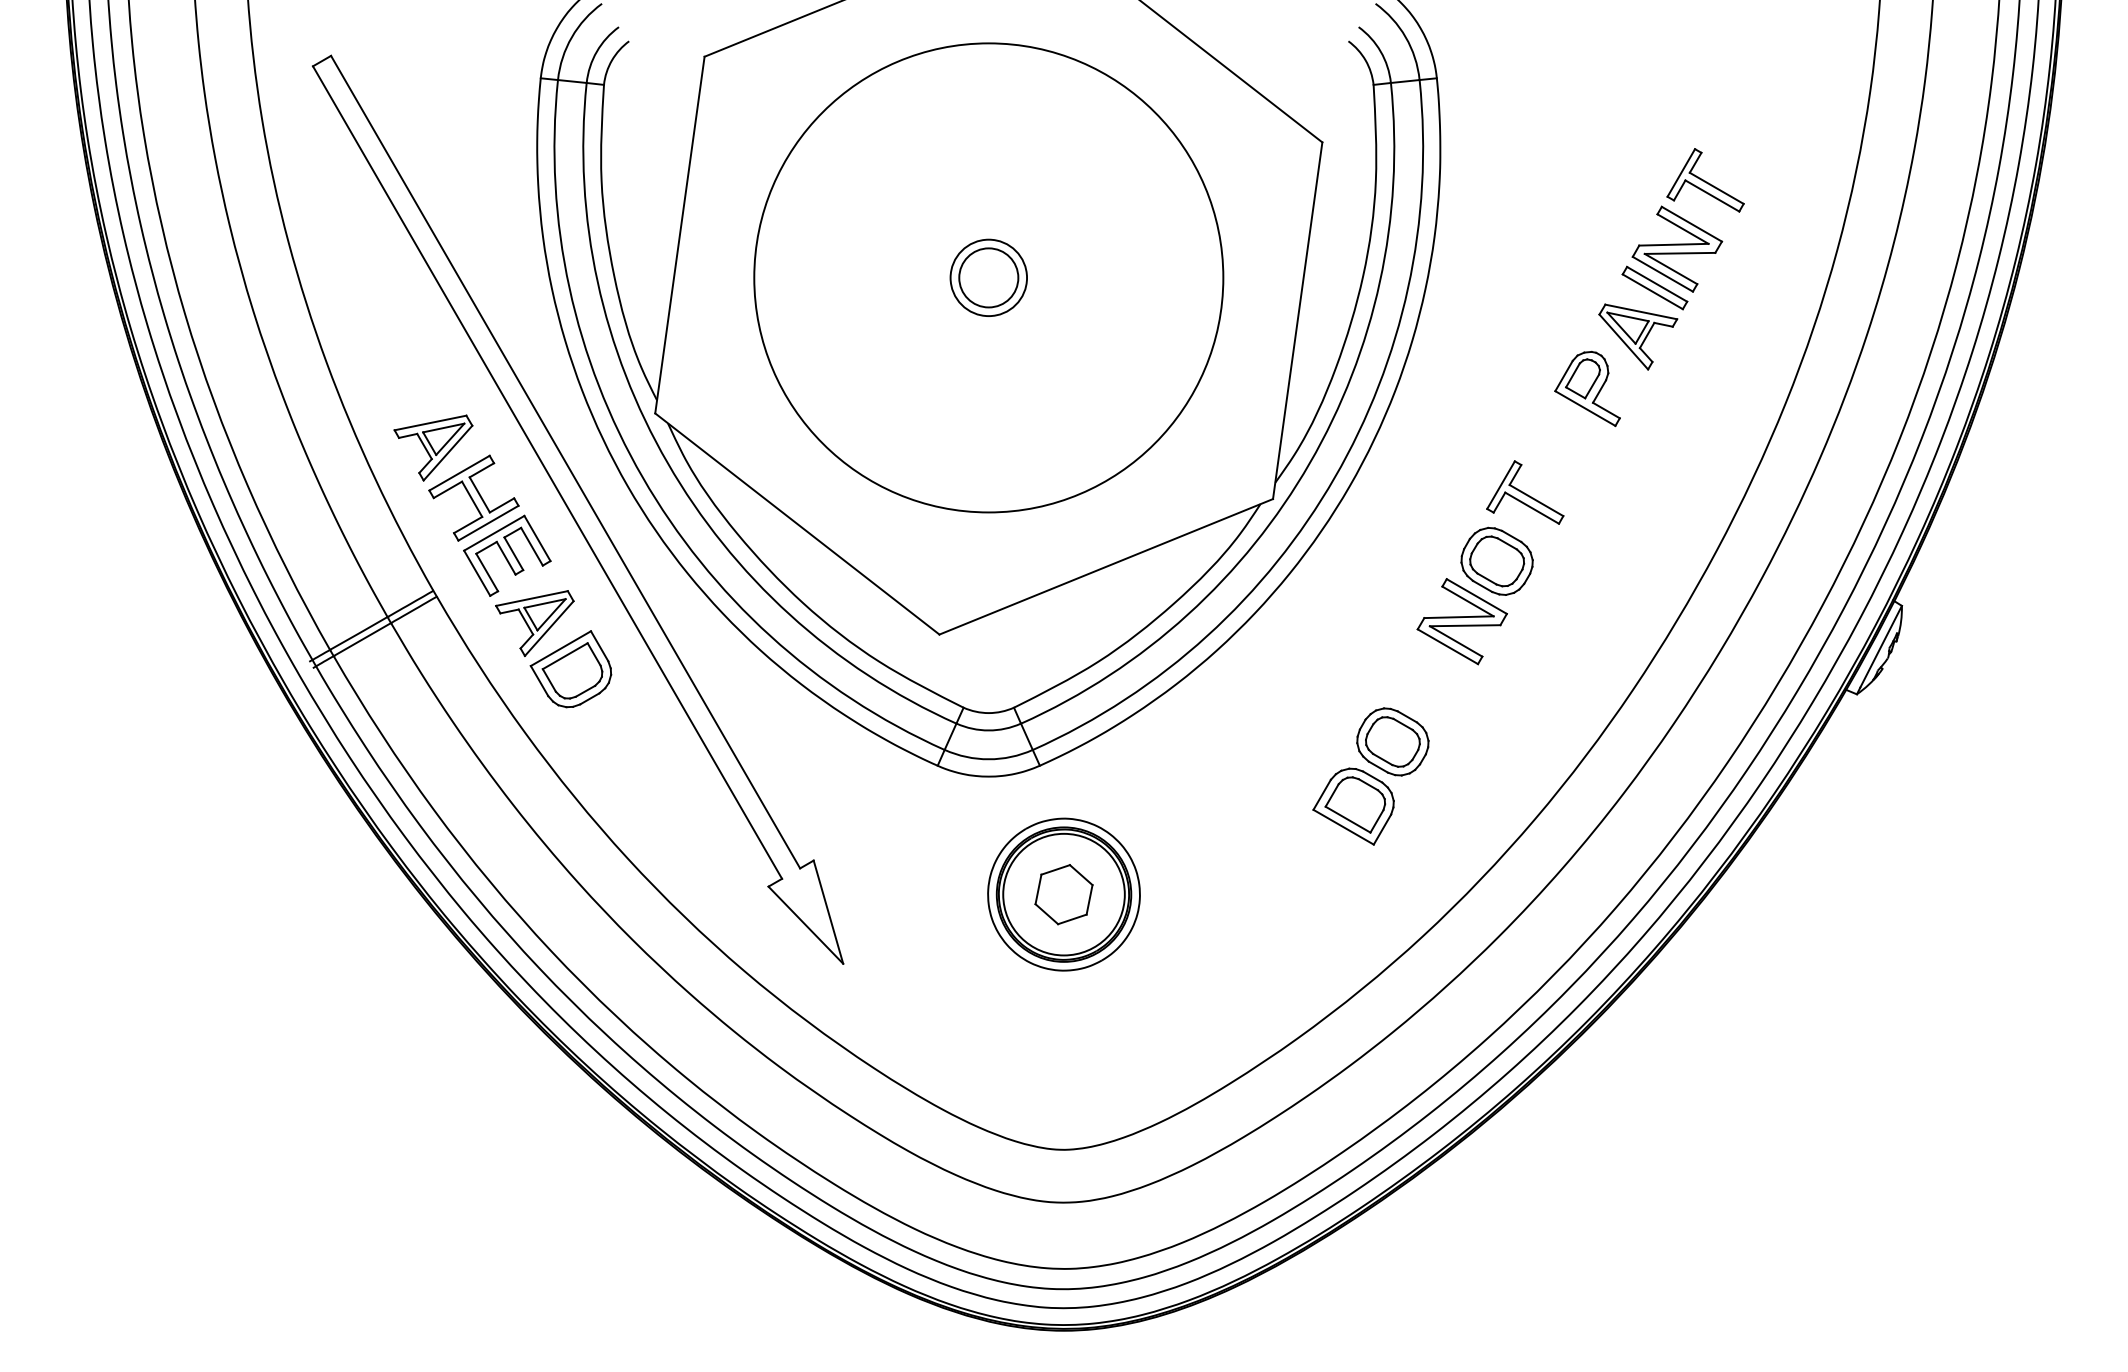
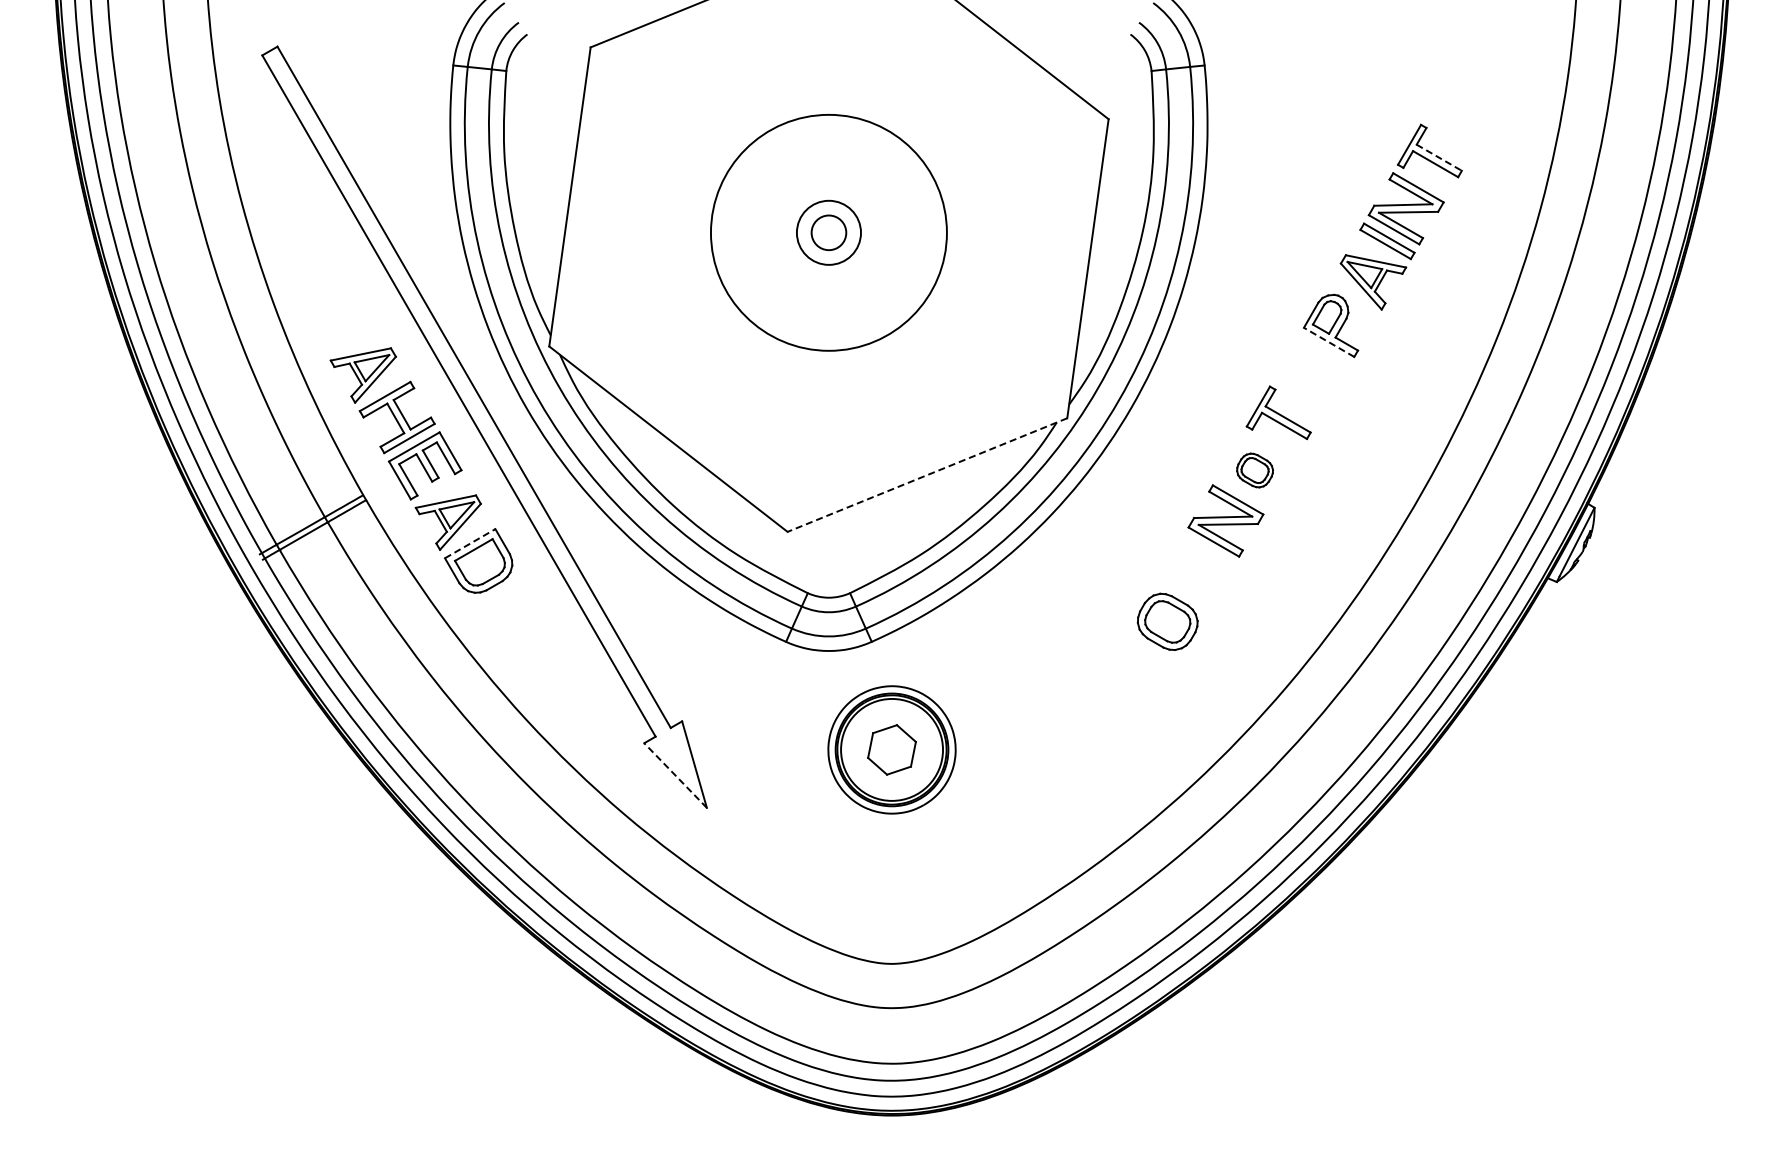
line: (1717, 189) -> (1439, 158), solid -> dashed
circle: (988, 277) -> (828, 232), size x0.6
circle: (988, 277) -> (828, 232), size x0.7
line: (1584, 408) -> (1328, 342), solid -> dashed
part: (1496, 561) -> (1254, 470), size x0.6
line: (1106, 567) -> (927, 475), solid -> dashed
line: (561, 648) -> (470, 543), solid -> dashed
part: (1353, 805) -> (1134, 675), removed
line: (805, 925) -> (675, 775), solid -> dashed

